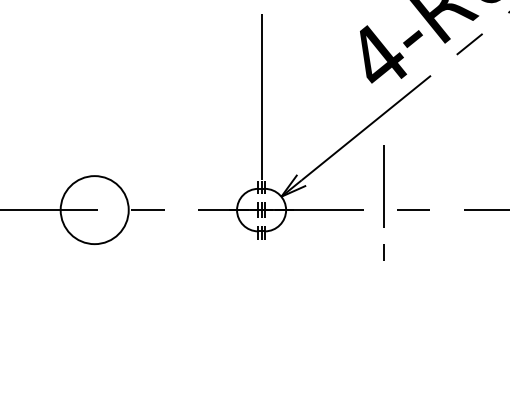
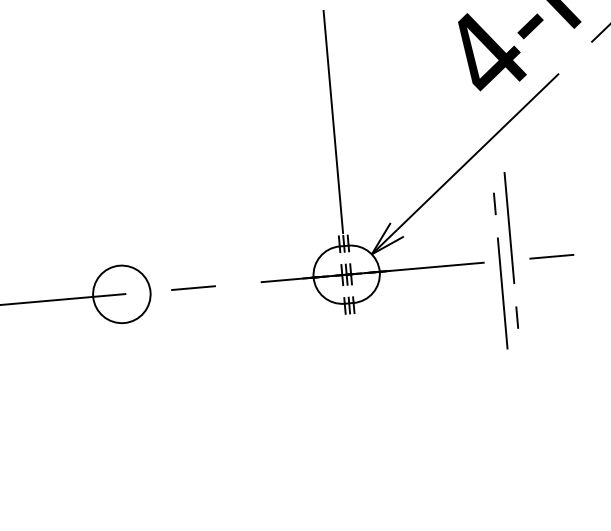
circle: (94, 209) -> (121, 293), size x0.62
line: (374, 217) -> (499, 271), added

